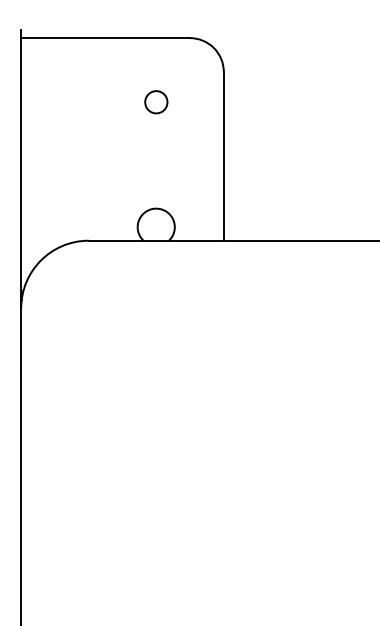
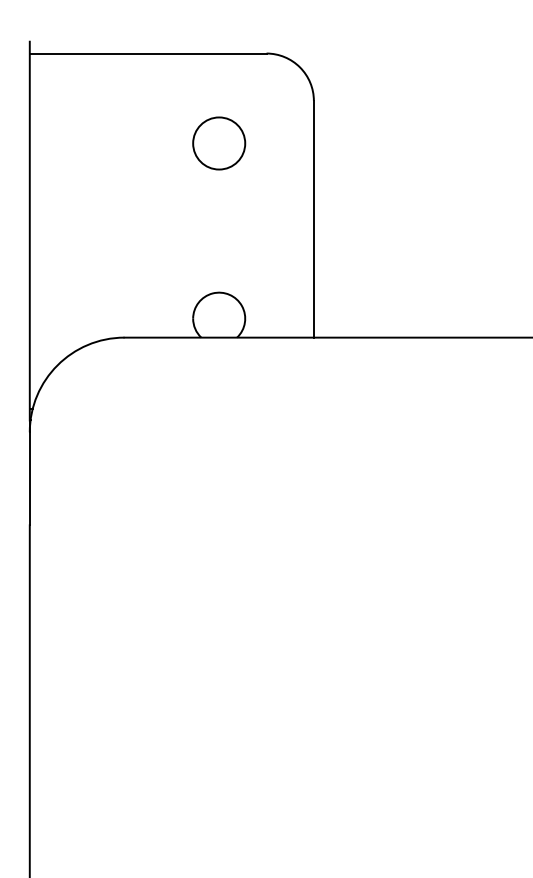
circle: (156, 102) -> (219, 143), size x1.67

